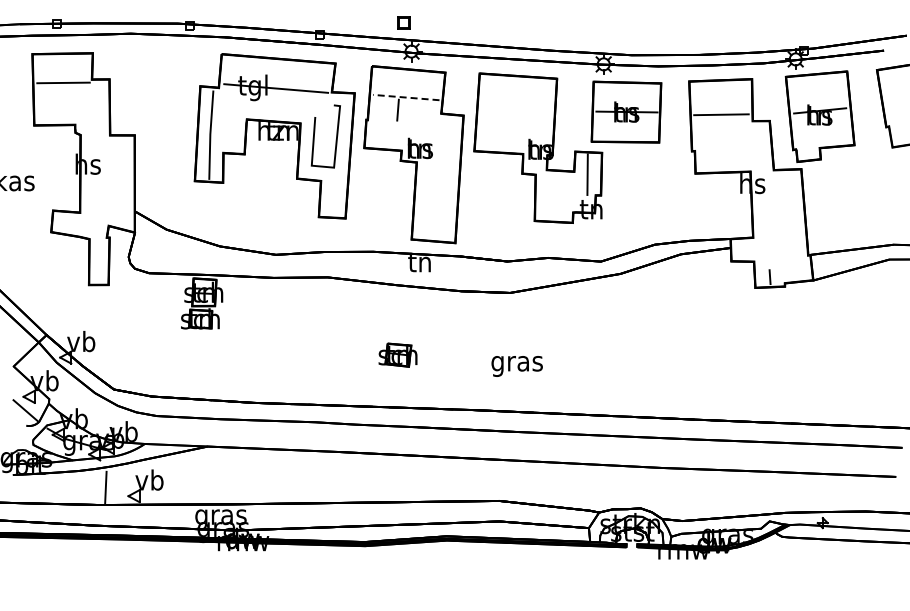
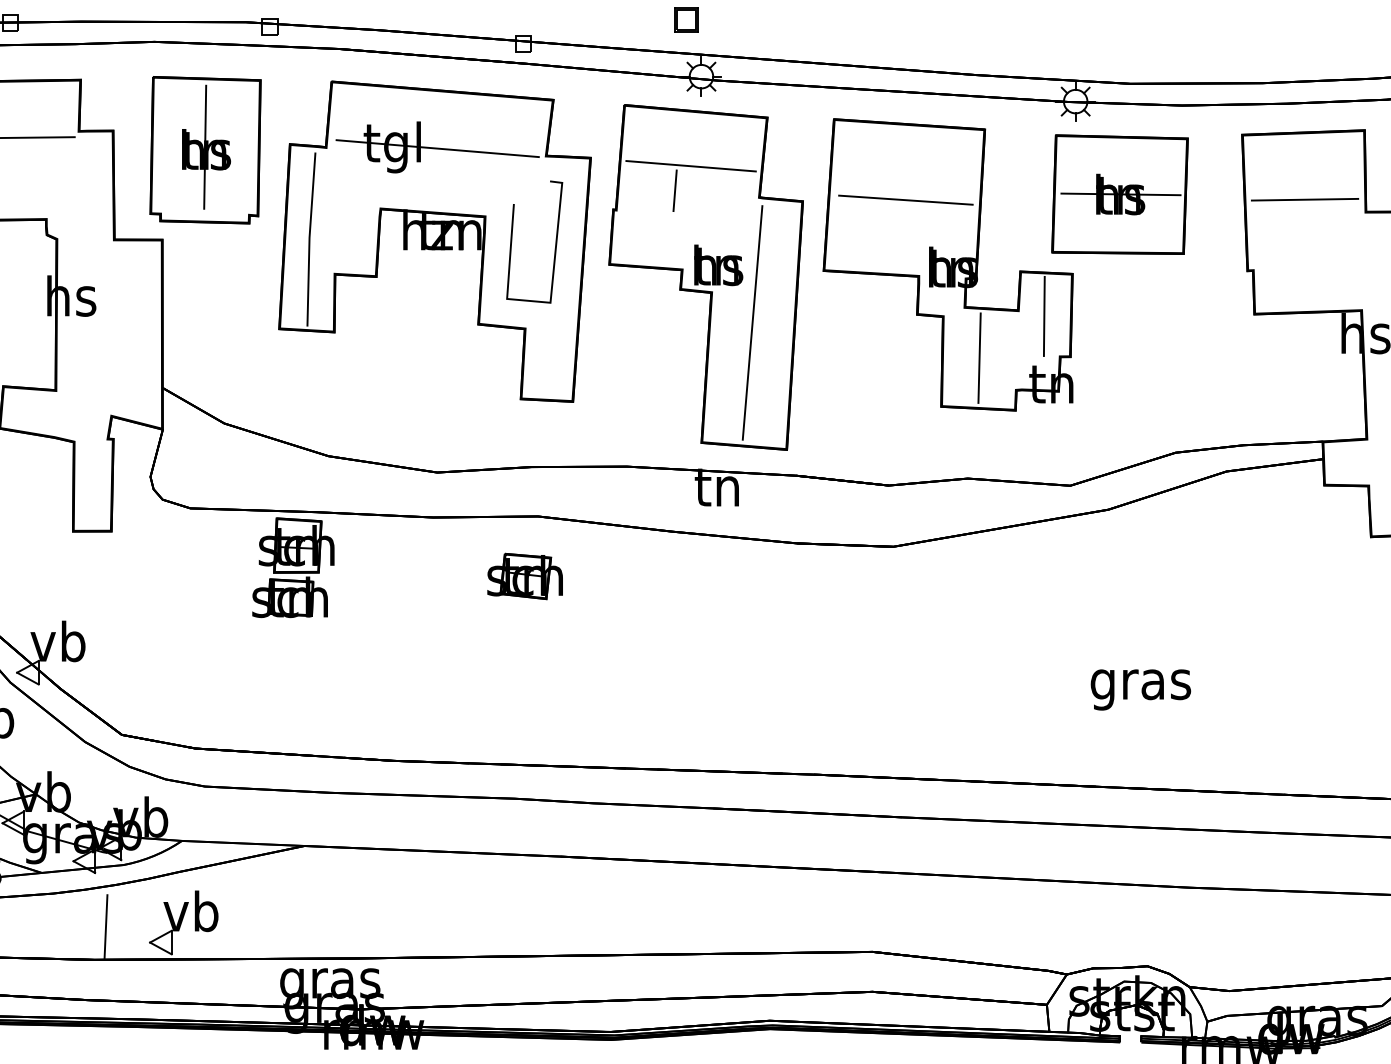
part: (156, 88) -> (204, 148), added
line: (405, 97) -> (689, 166), dashed -> solid
line: (516, 114) -> (905, 199), added
line: (437, 177) -> (751, 321), added
line: (553, 196) -> (977, 358), added
part: (397, 354) -> (524, 575), moved
text: (516, 366) -> (1139, 690), moved

